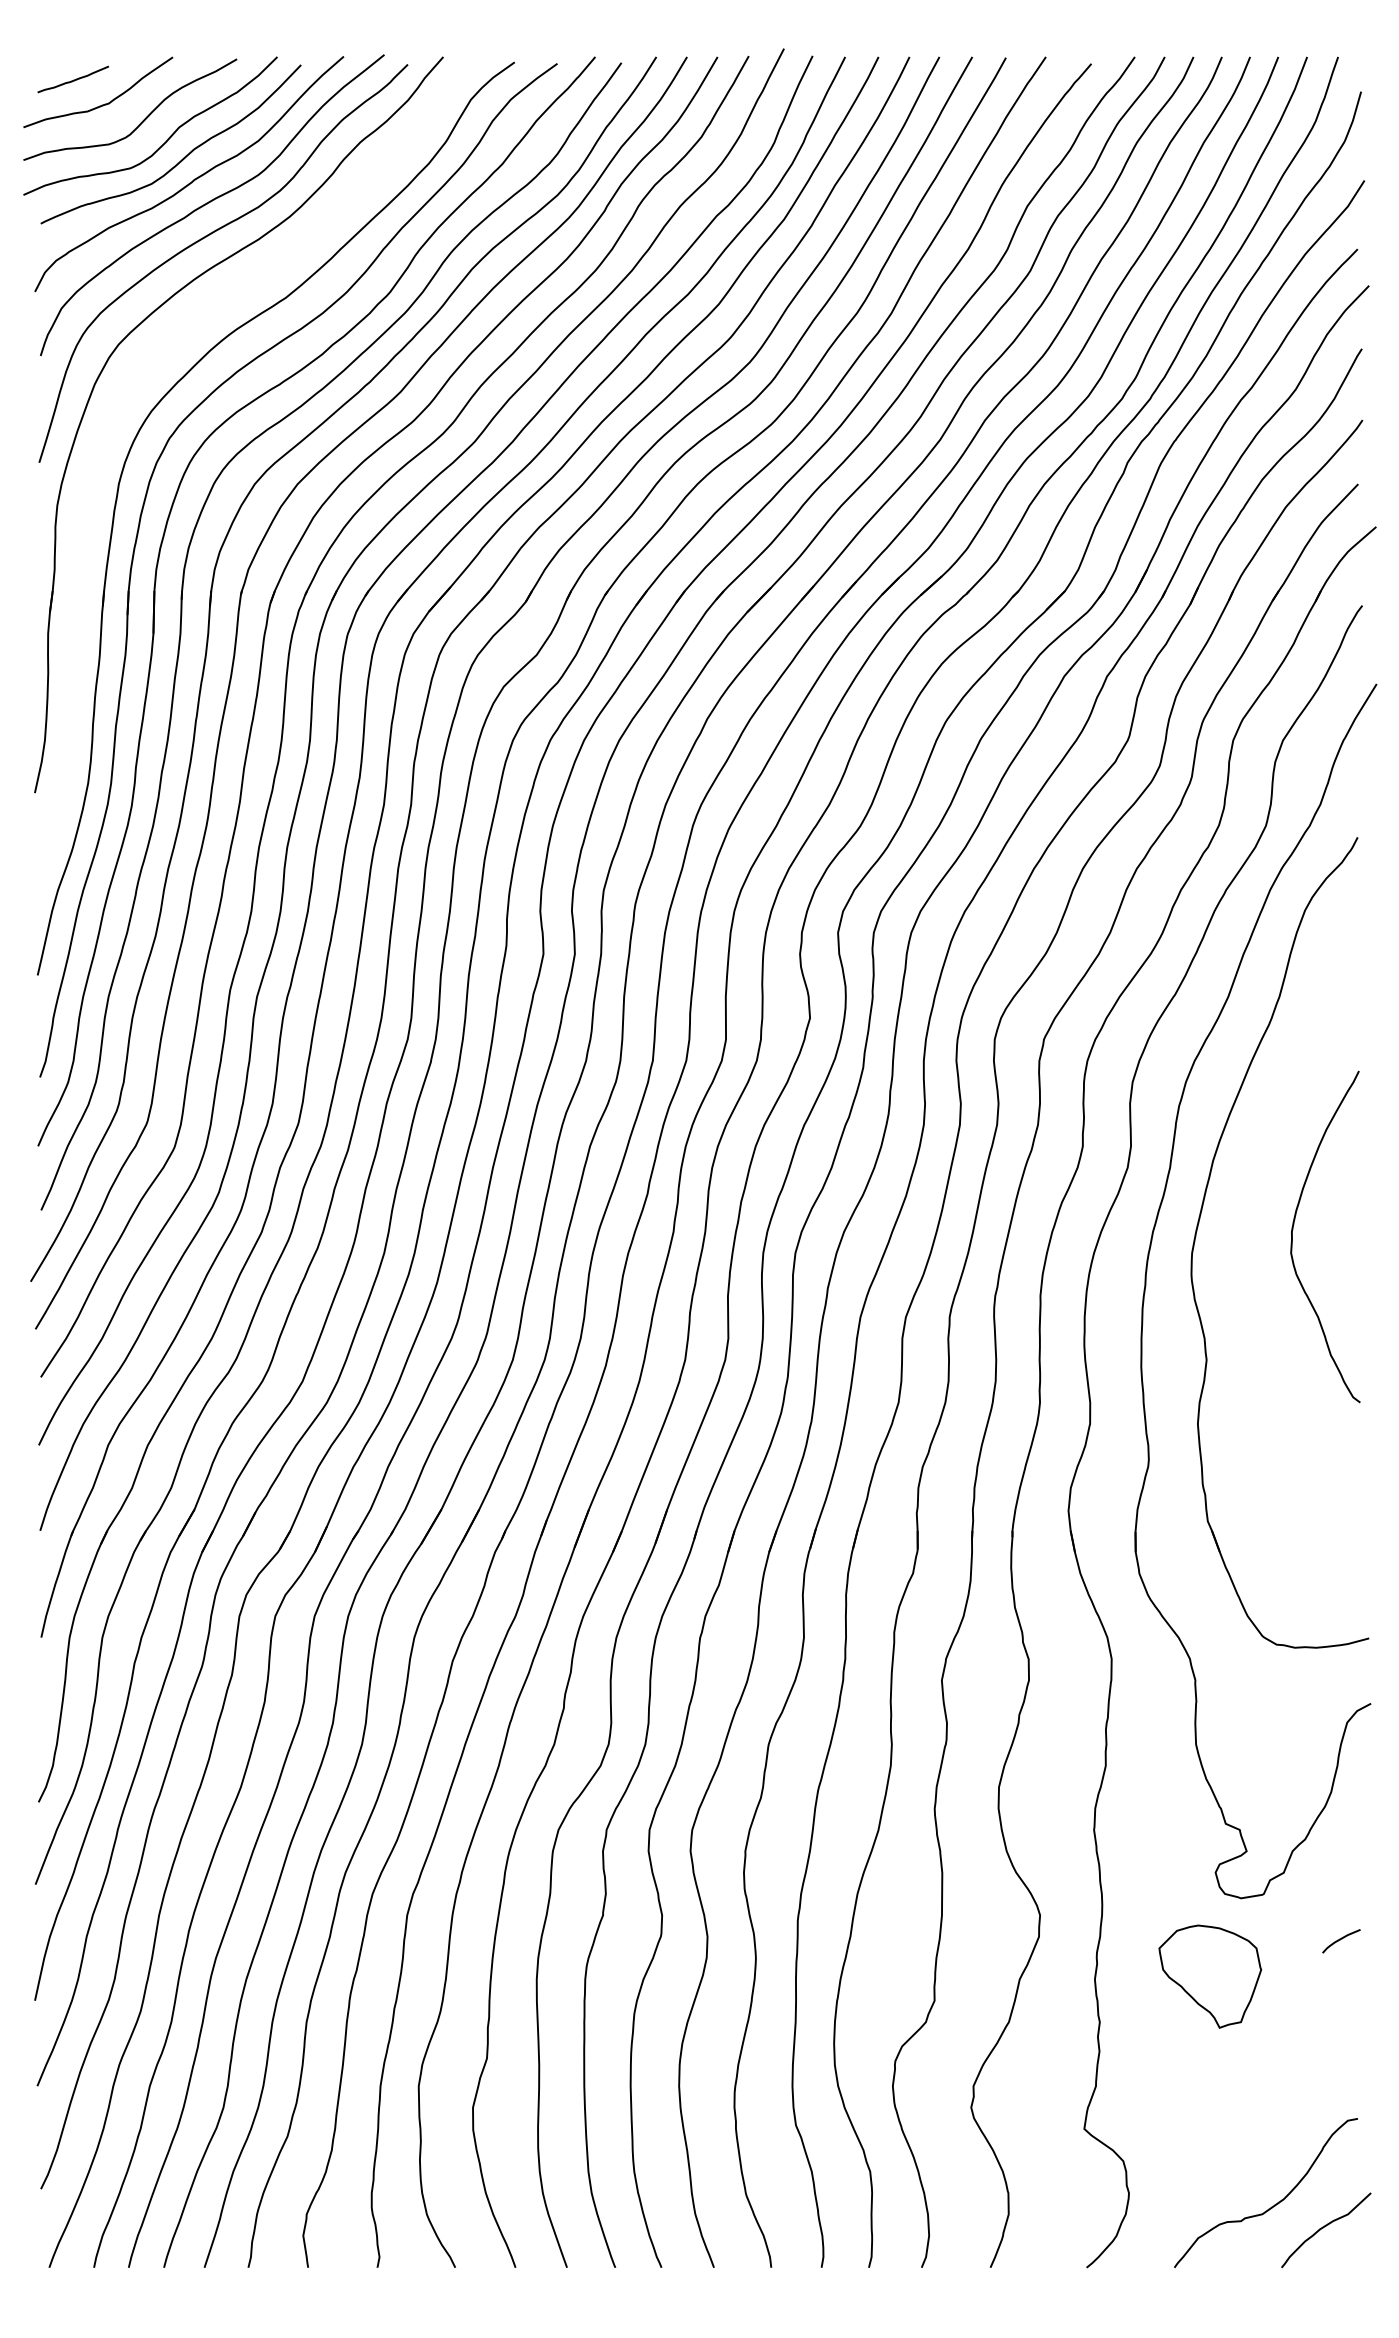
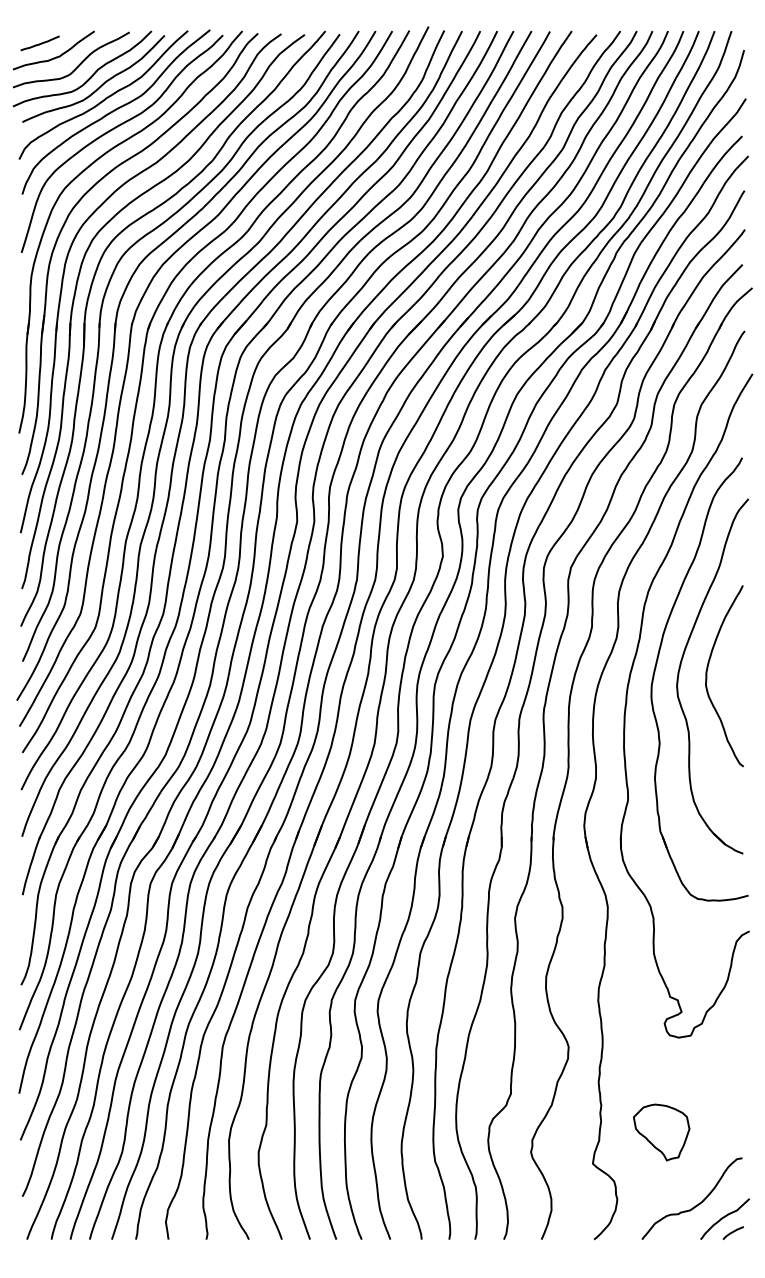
part: (147, 368) -> (80, 201), added
part: (1244, 1224) -> (680, 669), added
curve: (1339, 1940) -> (732, 1232), moved
part: (1209, 1976) -> (661, 1132), moved

